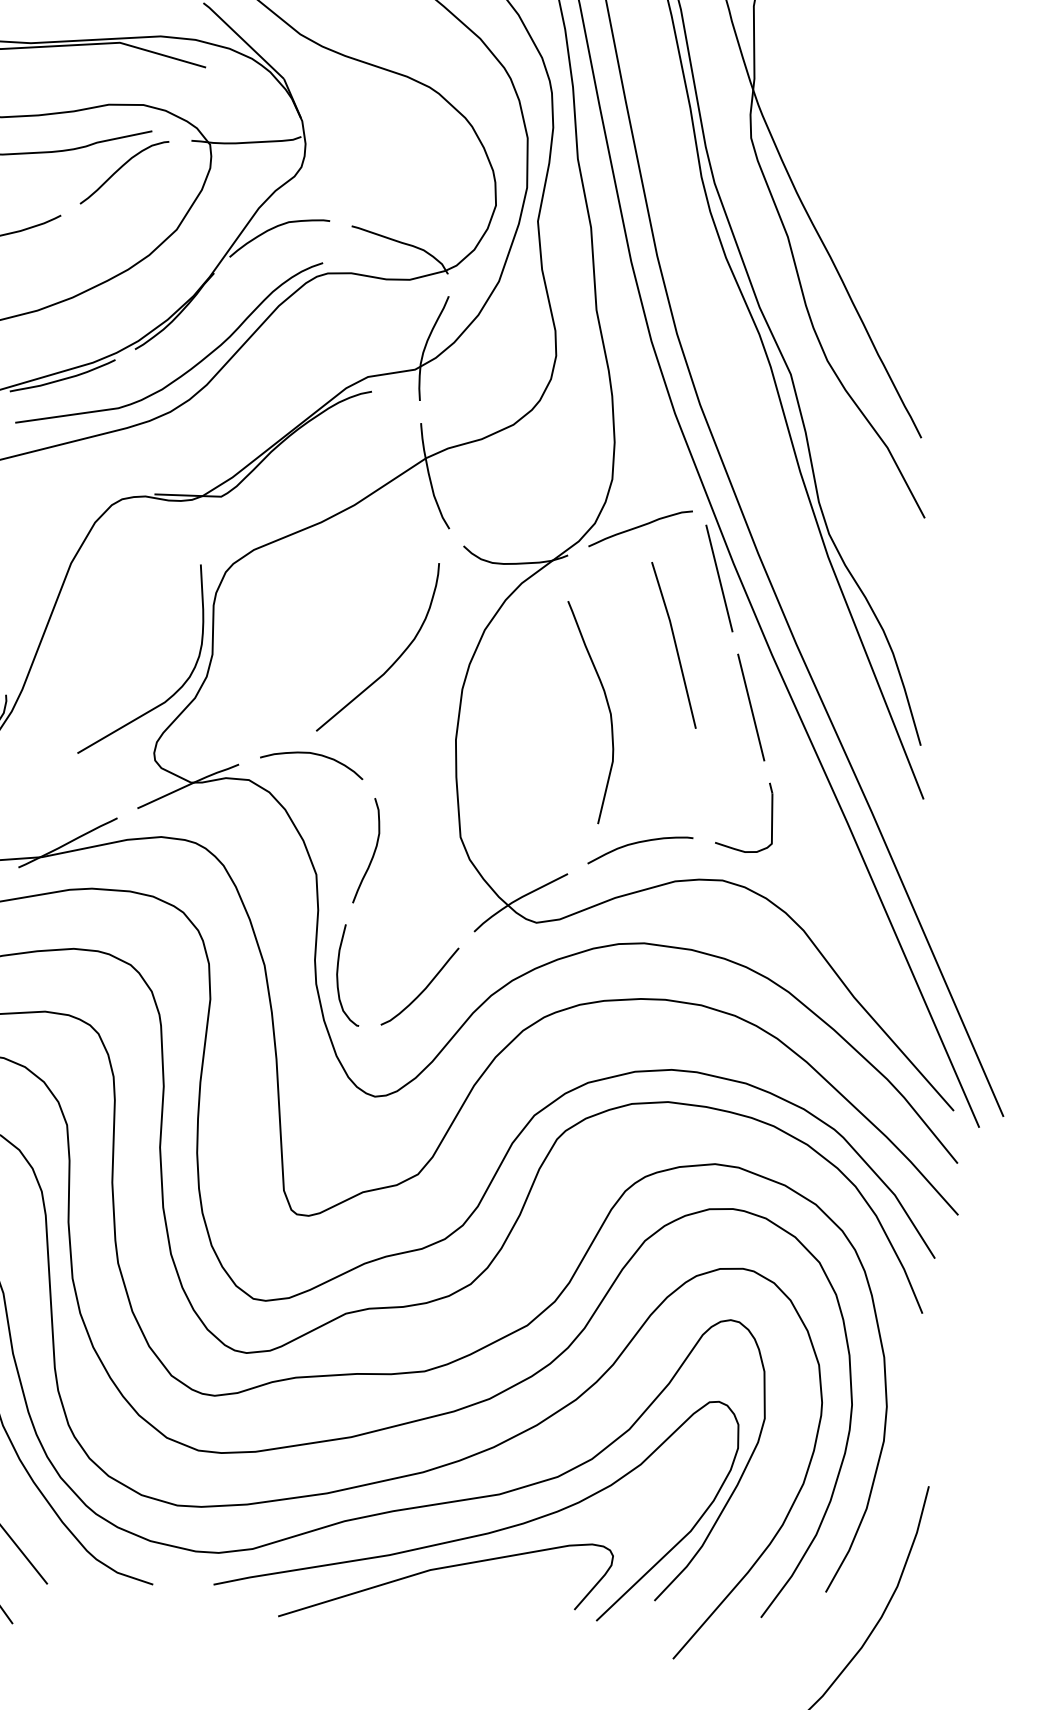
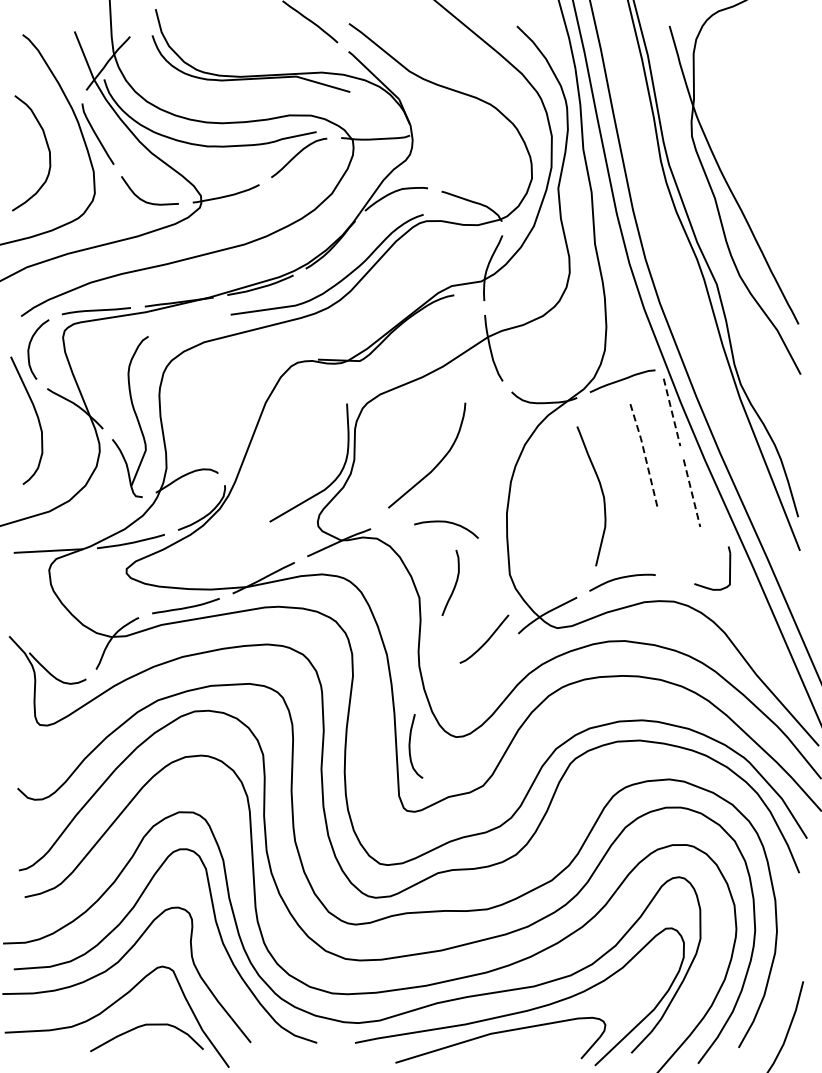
line: (720, 578) -> (672, 412), solid -> dashed
line: (675, 644) -> (644, 453), solid -> dashed
curve: (393, 661) -> (436, 464), moved
line: (750, 707) -> (691, 493), solid -> dashed
curve: (314, 755) -> (448, 523), moved
part: (771, 818) -> (729, 568), moved
curve: (338, 975) -> (410, 746), moved
curve: (423, 988) -> (486, 640), moved

